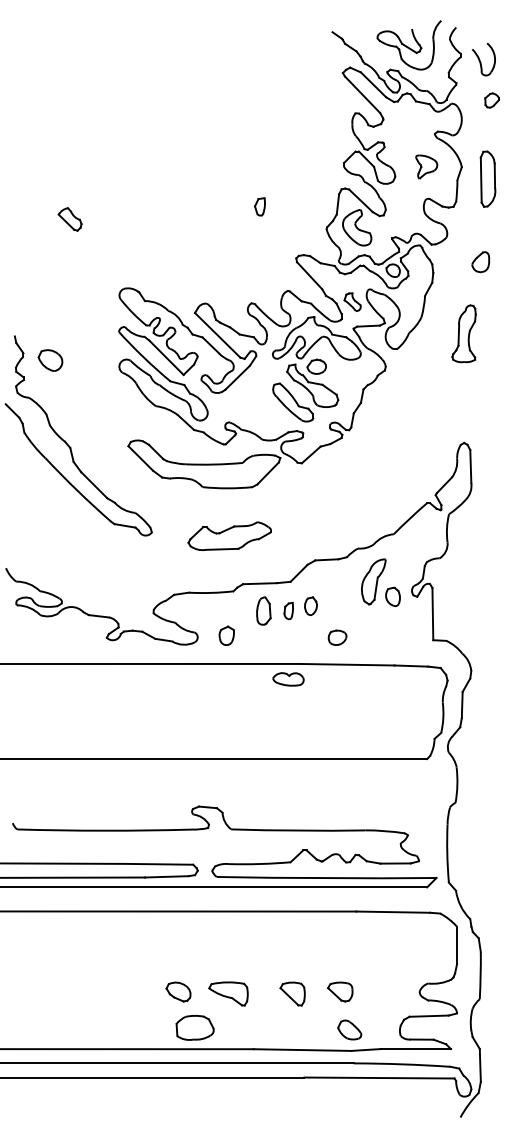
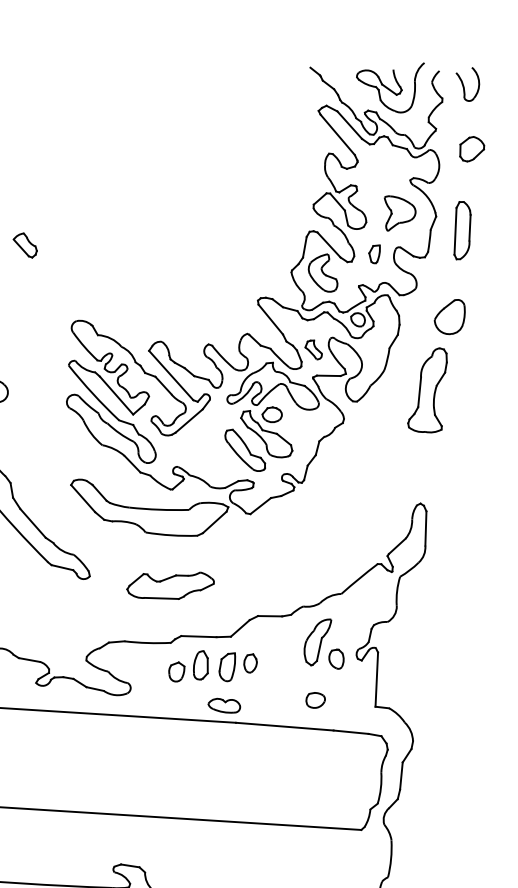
part: (483, 59) -> (467, 84), moved
part: (491, 100) -> (471, 149), size x1.67
part: (426, 166) -> (399, 213), size x1.43
part: (259, 206) -> (373, 253), moved
part: (480, 261) -> (449, 315), size x1.67
part: (463, 333) -> (427, 389), size x1.43
part: (288, 610) -> (226, 666), size x1.67
part: (226, 635) -> (176, 671), moved
part: (337, 637) -> (315, 700), moved
part: (288, 679) -> (224, 705), moved

